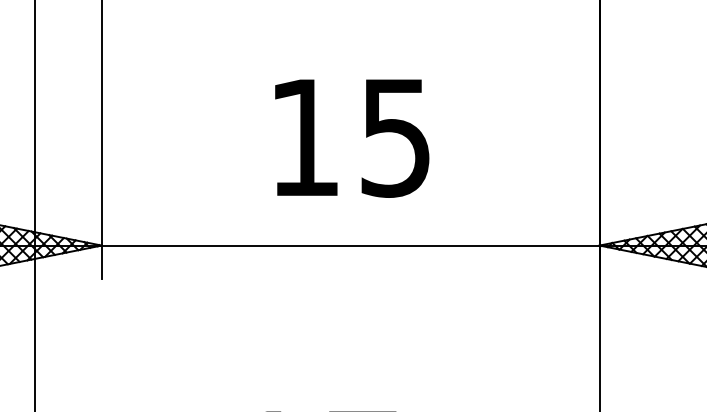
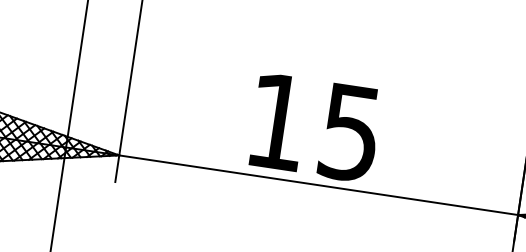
text: (352, 138) -> (315, 128), moved

